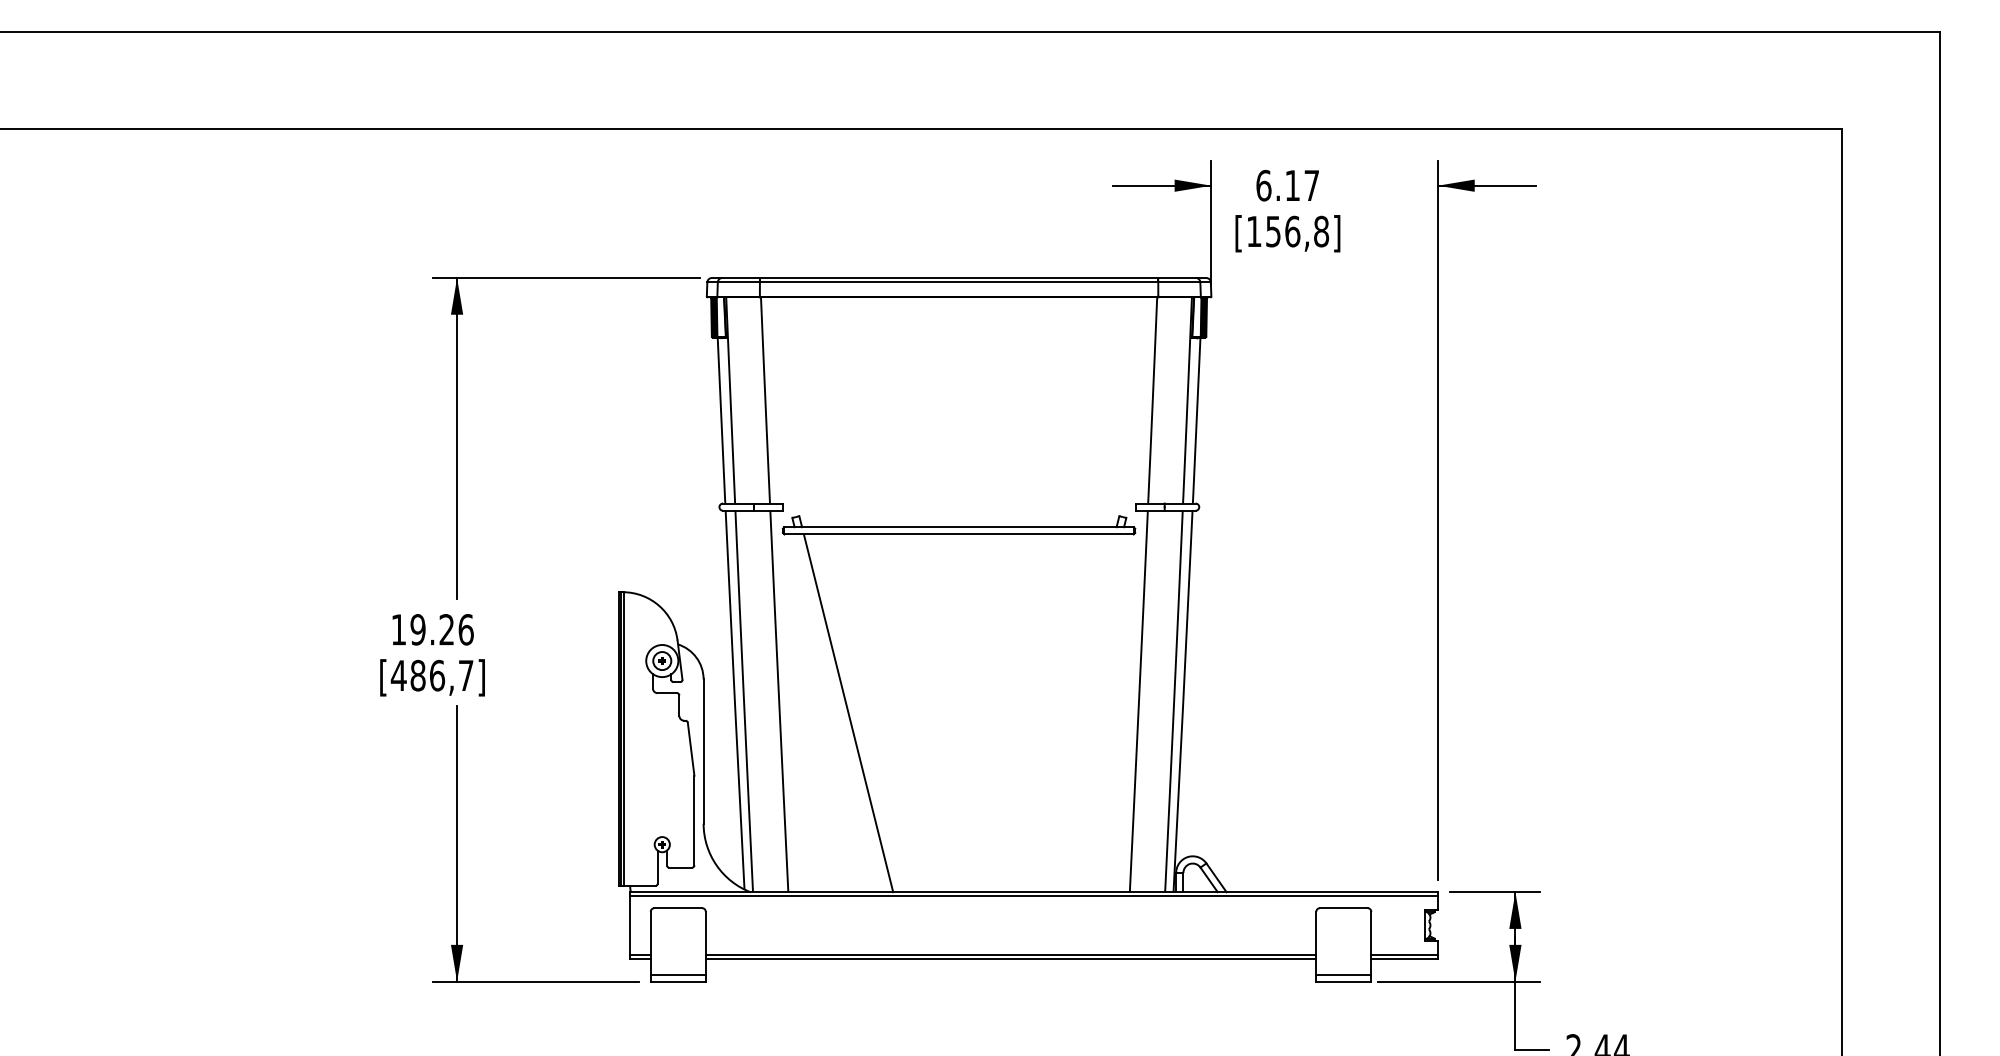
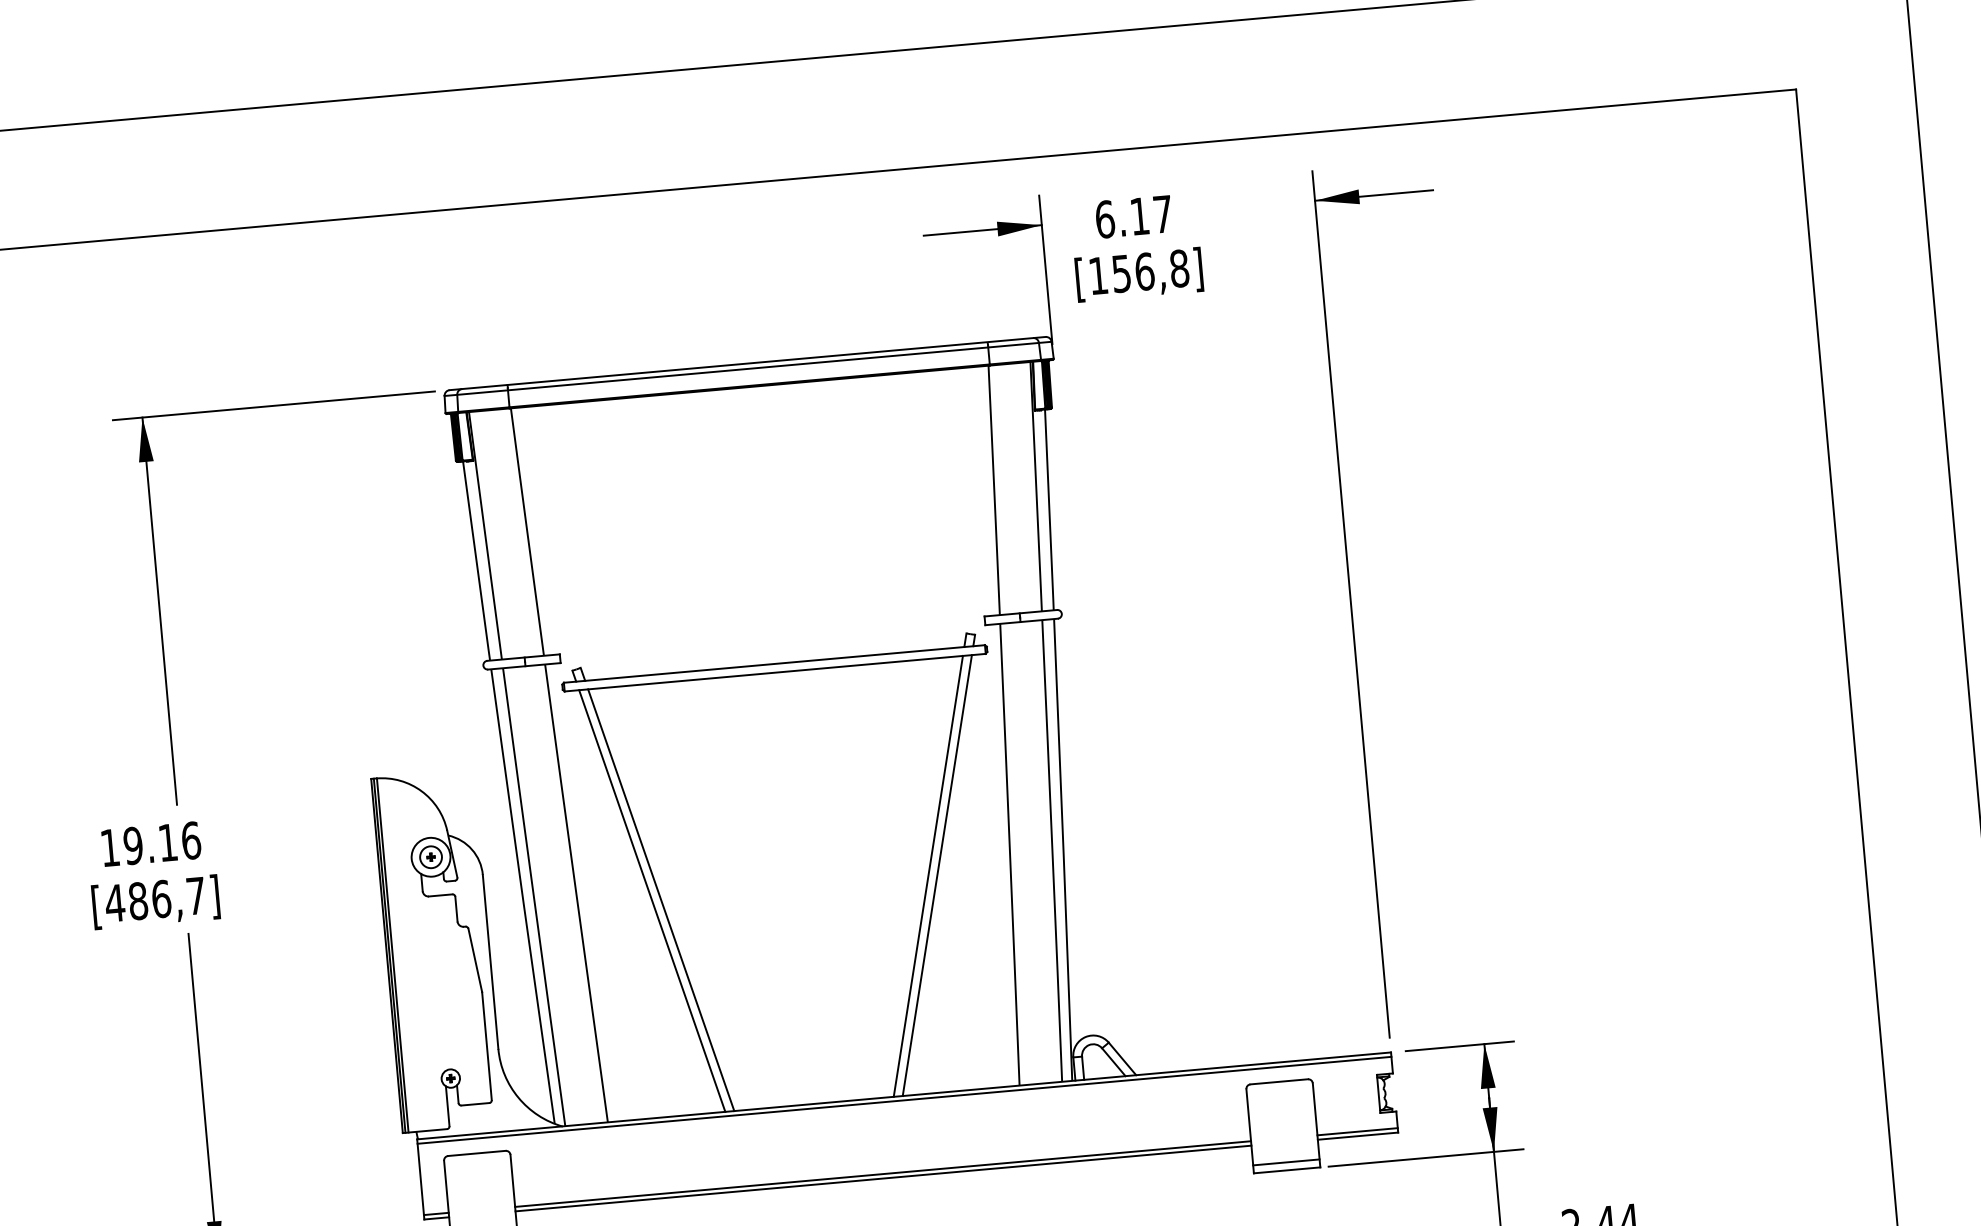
text: (446, 629) -> (167, 842), 19.26 -> 19.16
line: (840, 713) -> (651, 901), added
line: (1069, 713) -> (927, 876), added
line: (1077, 713) -> (937, 875), added

